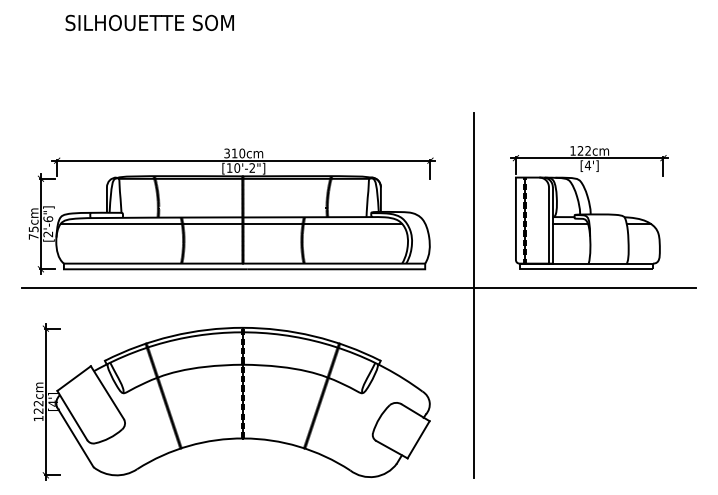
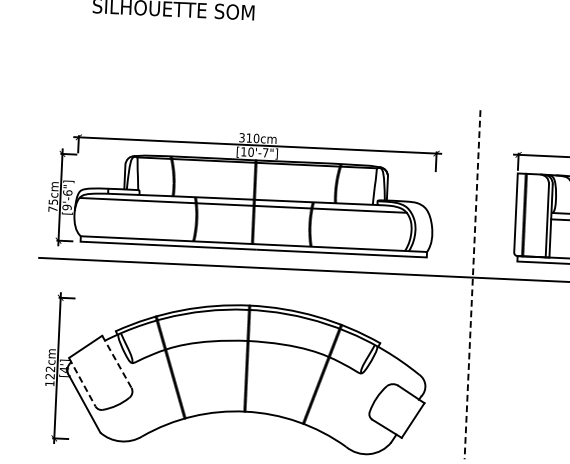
text: (252, 167) -> (265, 152), [10'-2"] -> [10'-7"]
text: (48, 234) -> (67, 207), [2'-6"] -> [9'-6"]
line: (474, 296) -> (472, 285), solid -> dashed
line: (107, 393) -> (116, 362), solid -> dashed
line: (72, 415) -> (82, 382), solid -> dashed

